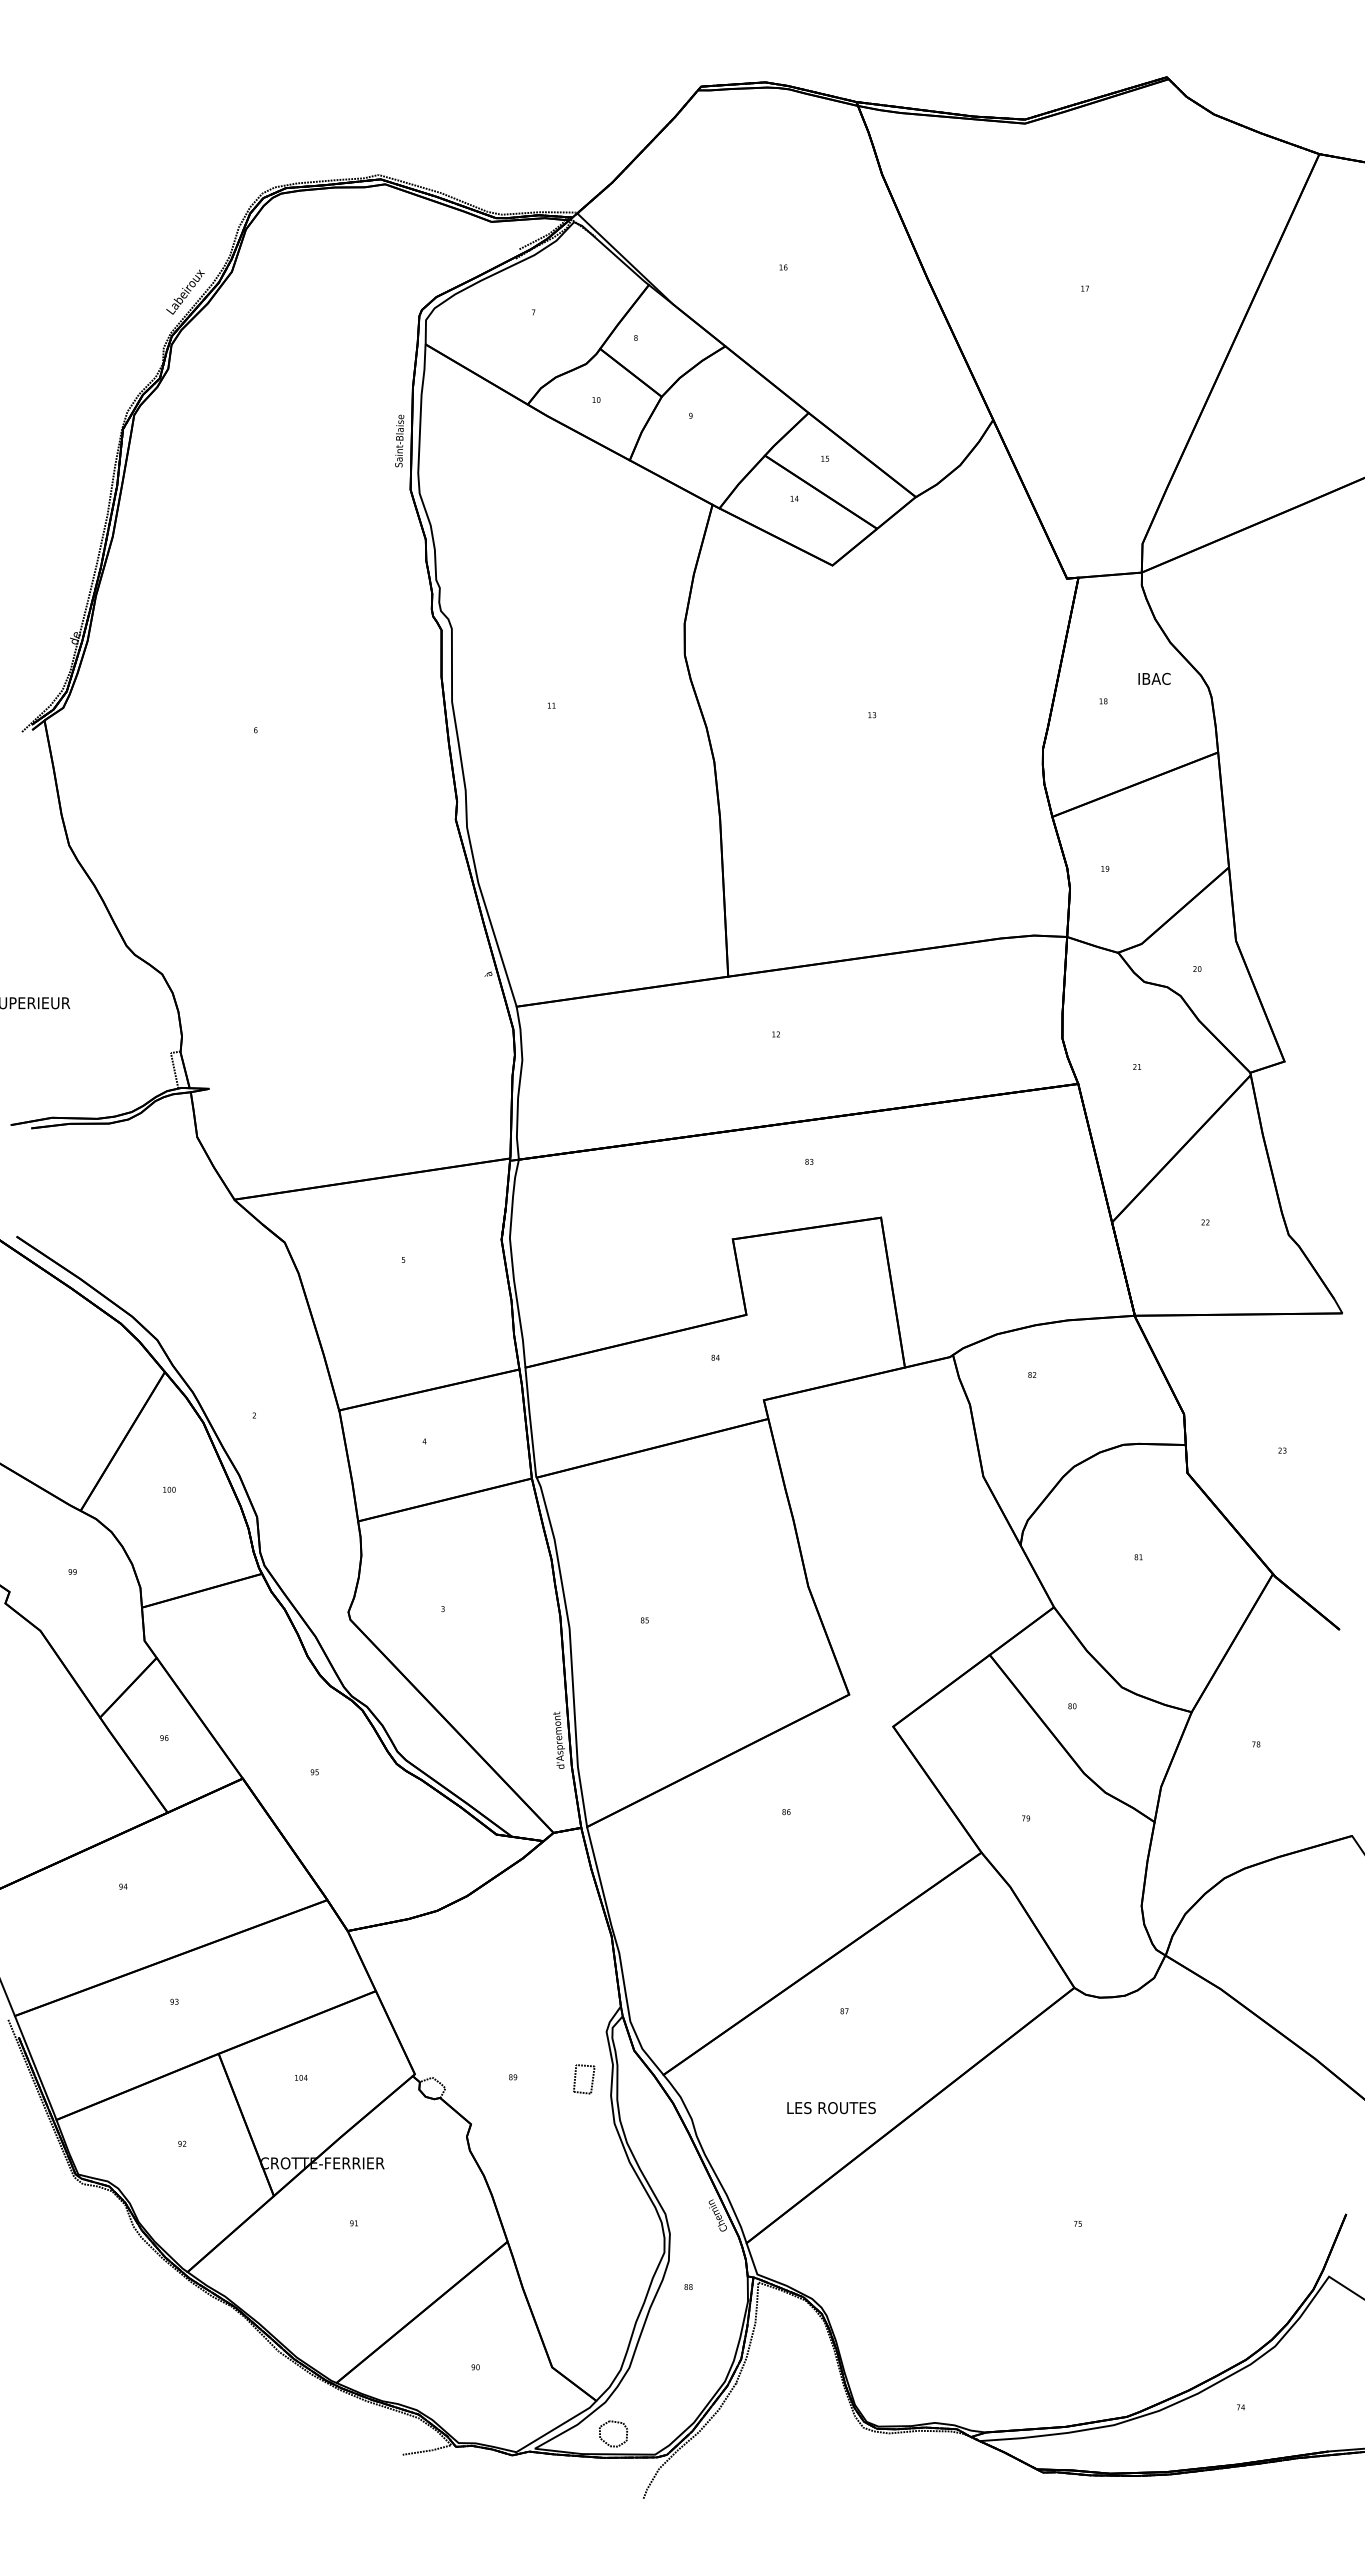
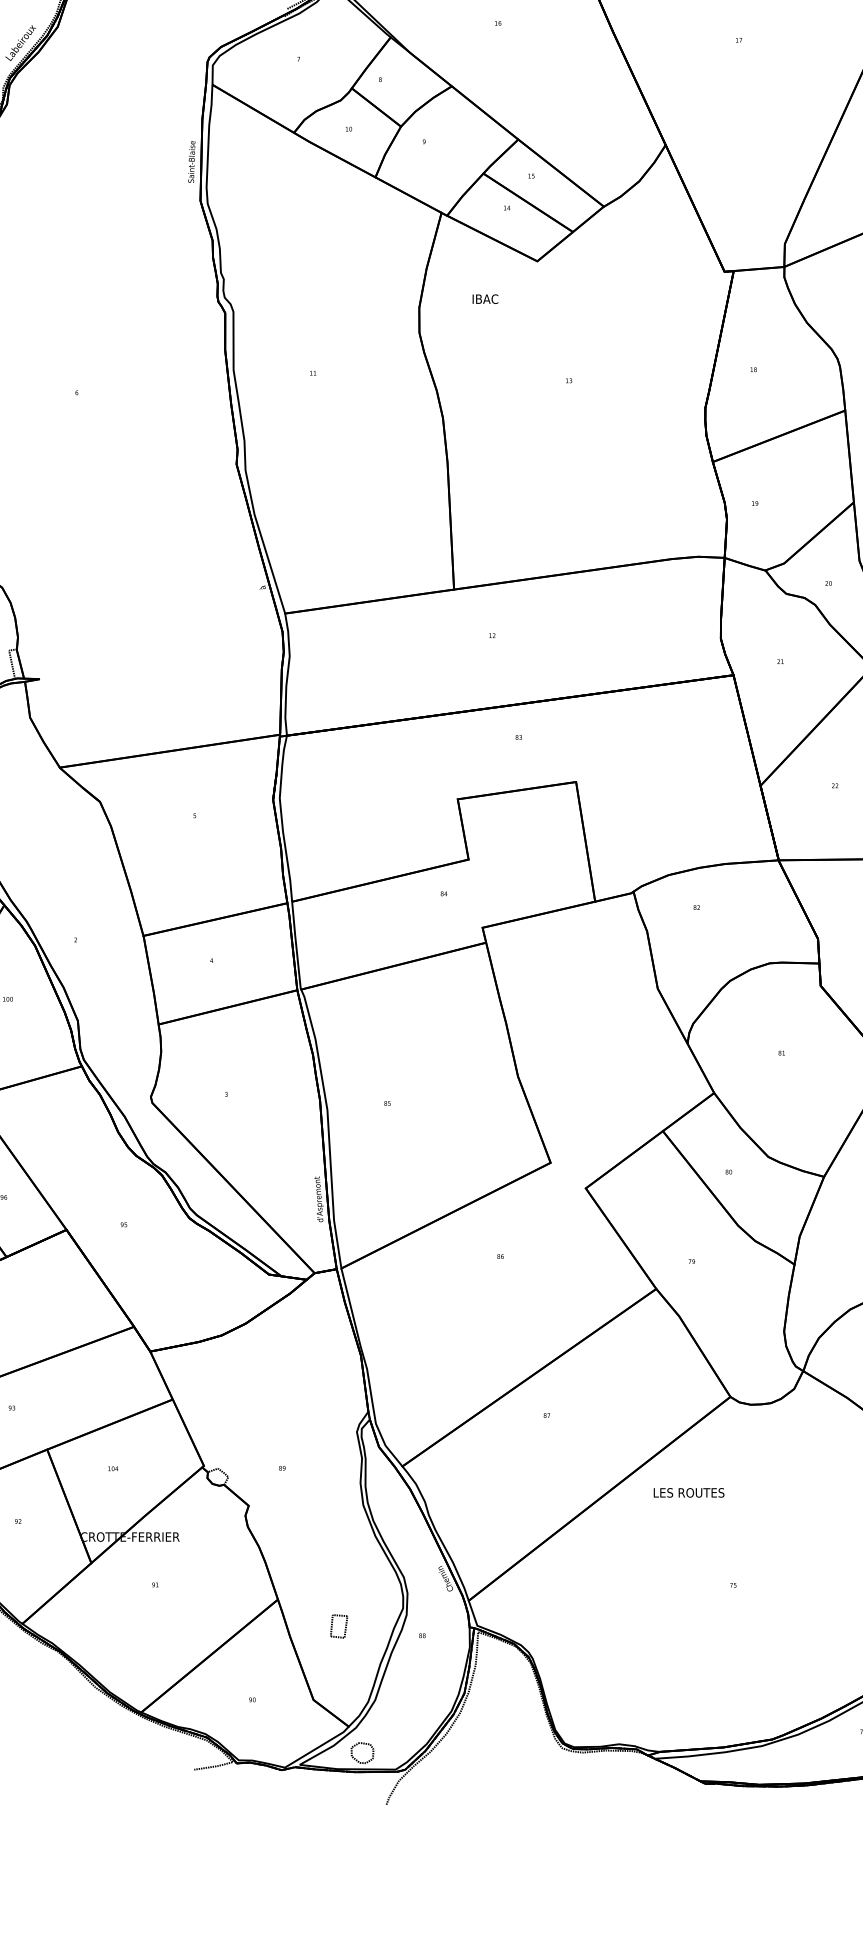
text: (1154, 678) -> (485, 298), moved
part: (591, 2080) -> (344, 1627), moved
text: (831, 2108) -> (689, 1493), moved

